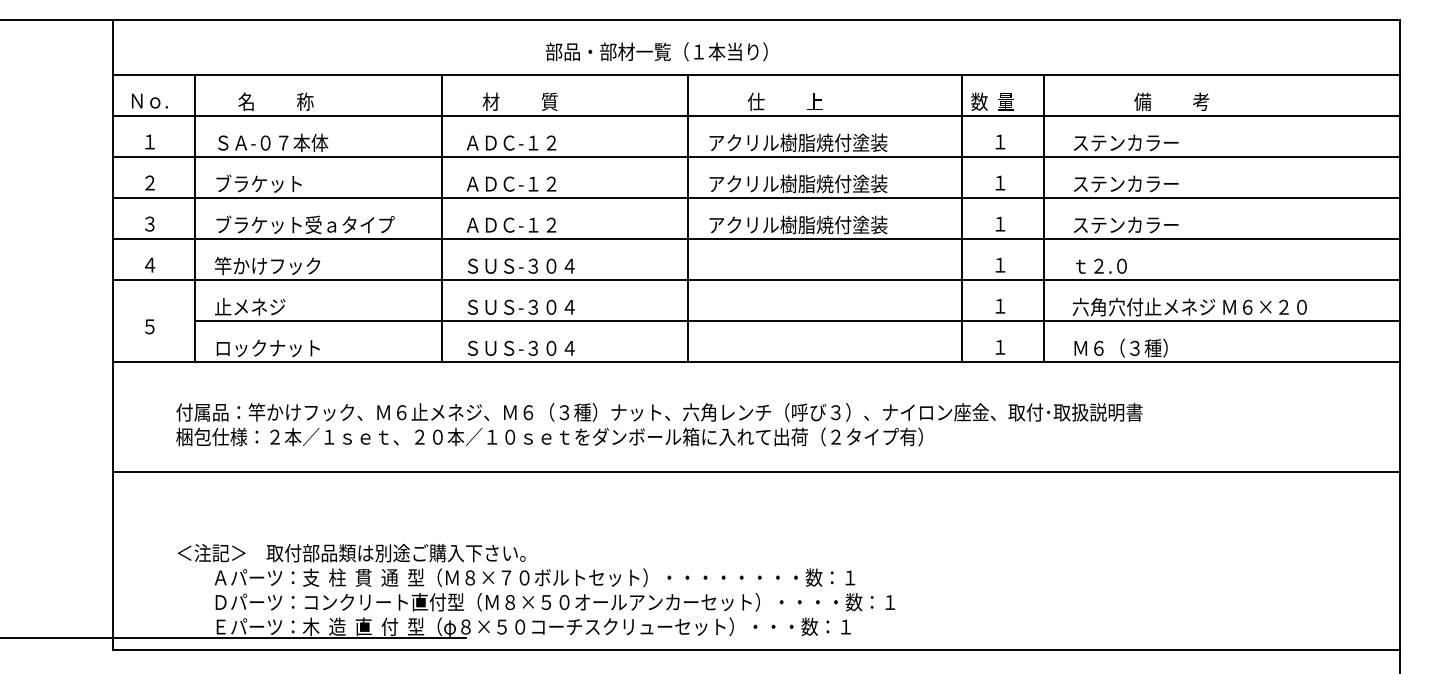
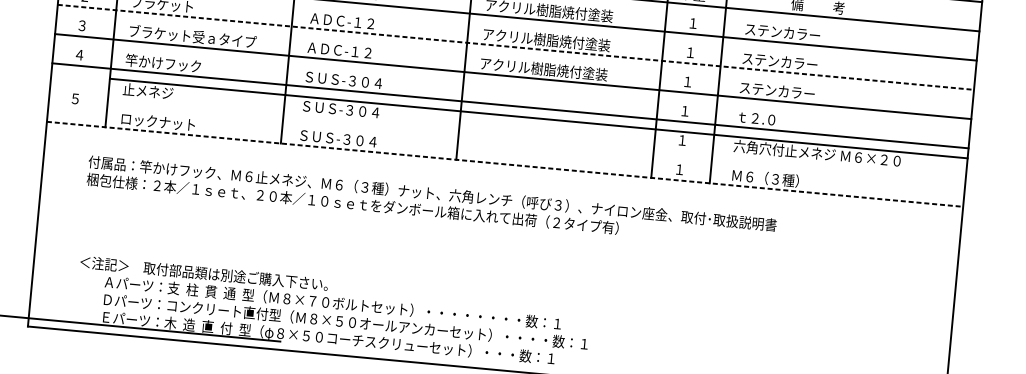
line: (756, 198) -> (515, 47), solid -> dashed
line: (797, 321) -> (538, 118), moved
line: (756, 362) -> (505, 164), solid -> dashed
line: (756, 471) -> (497, 242), removed

